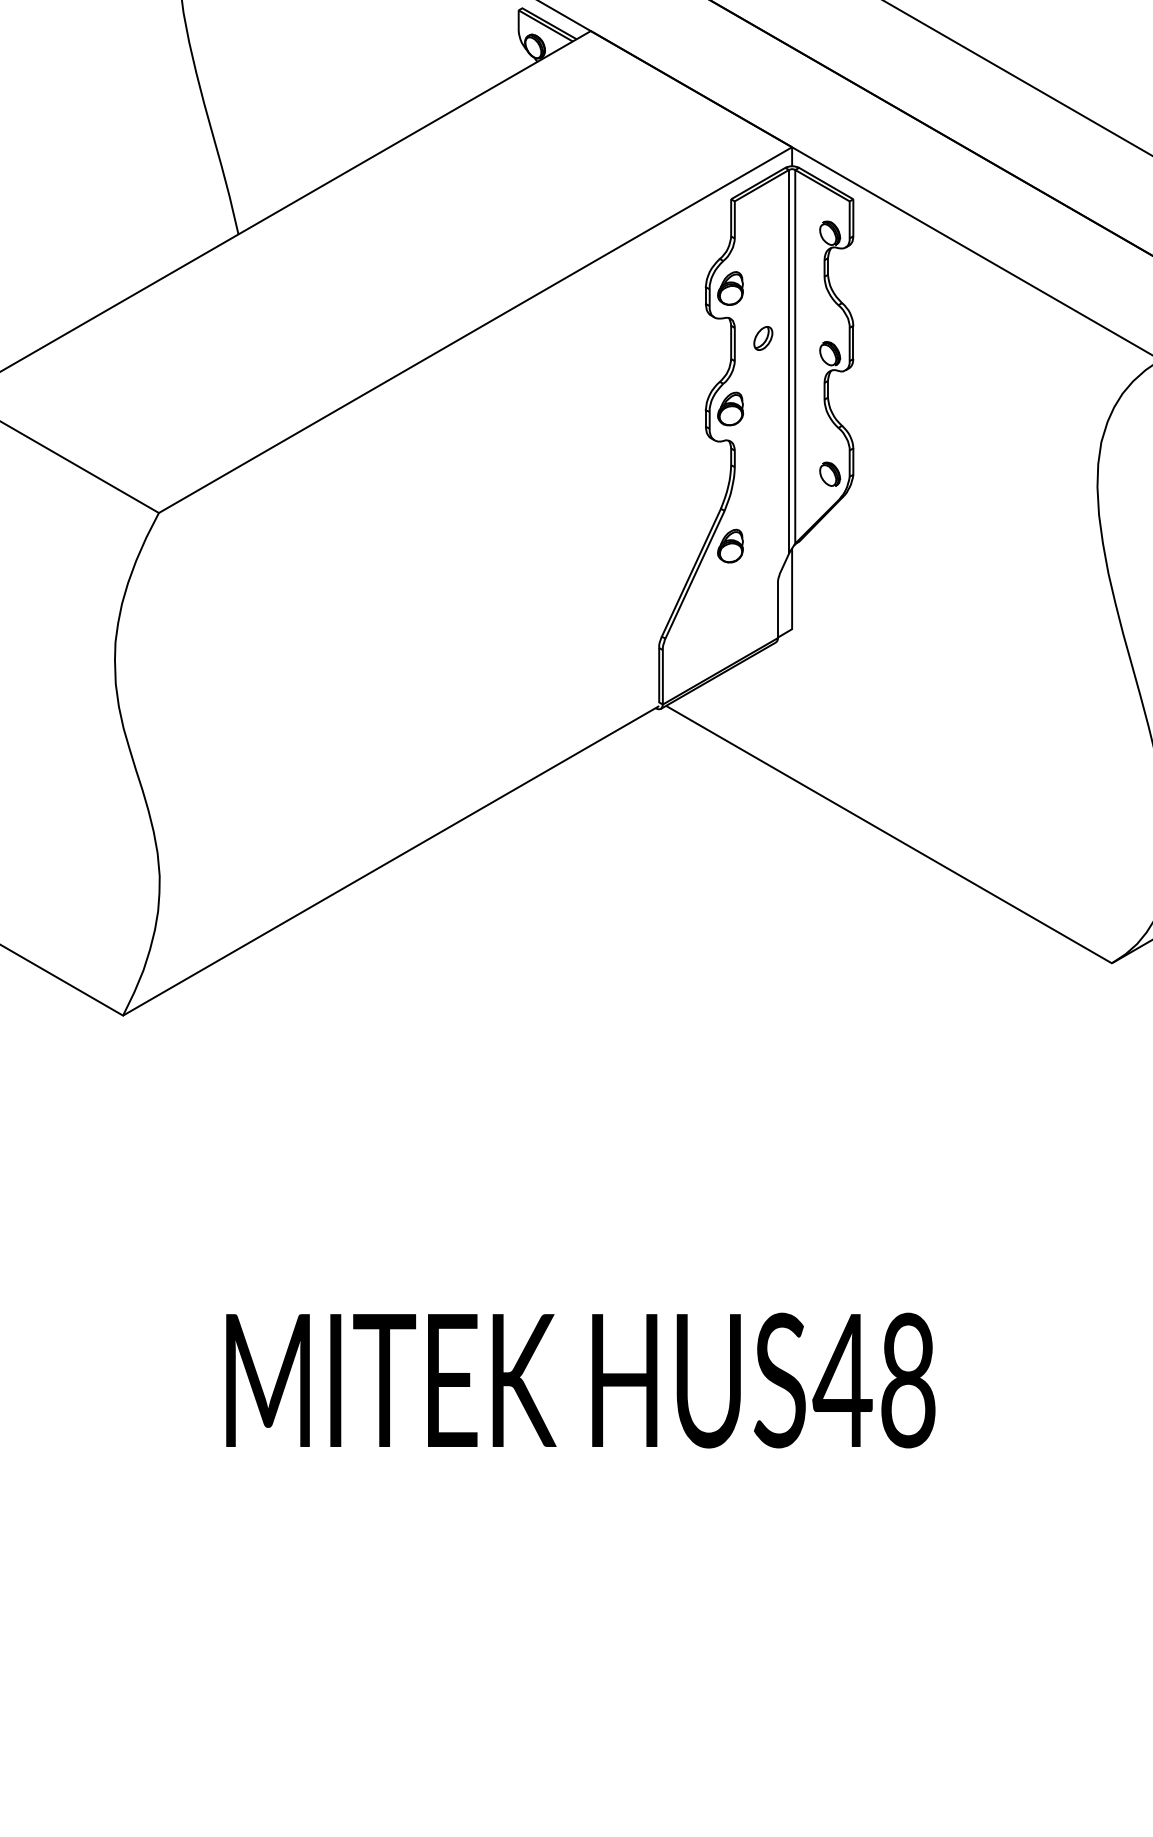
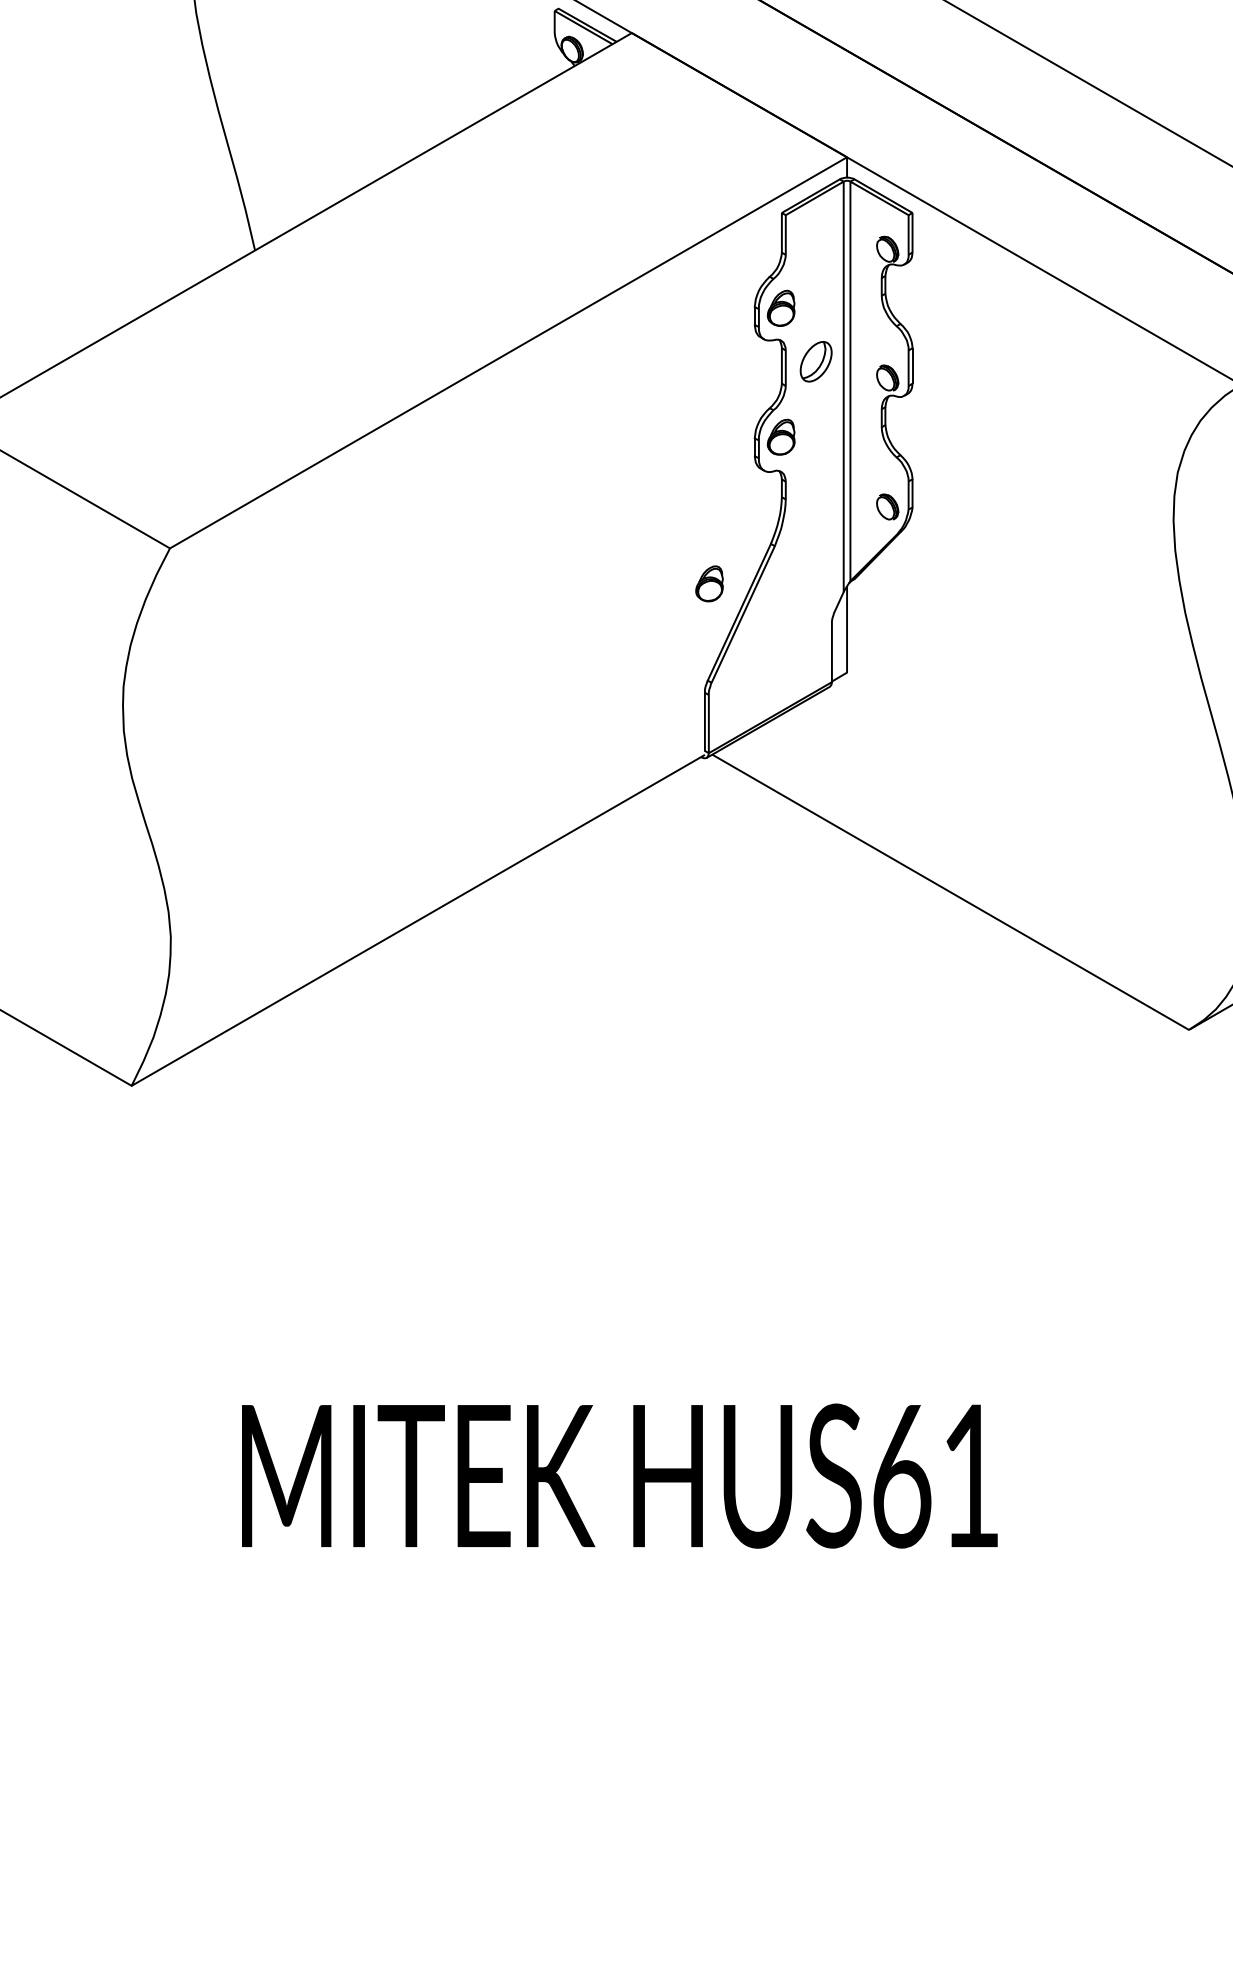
part: (763, 338) -> (816, 361), size x1.6
part: (730, 545) -> (709, 583), moved
text: (873, 1380) -> (934, 1476), HUS48 -> HUS61

